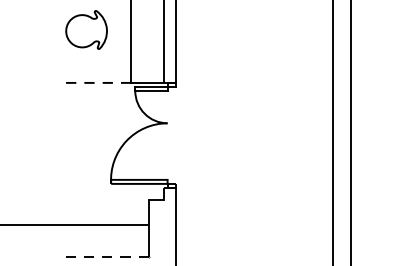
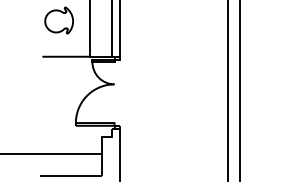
line: (97, 82) -> (66, 56), dashed -> solid
line: (103, 256) -> (70, 175), dashed -> solid

